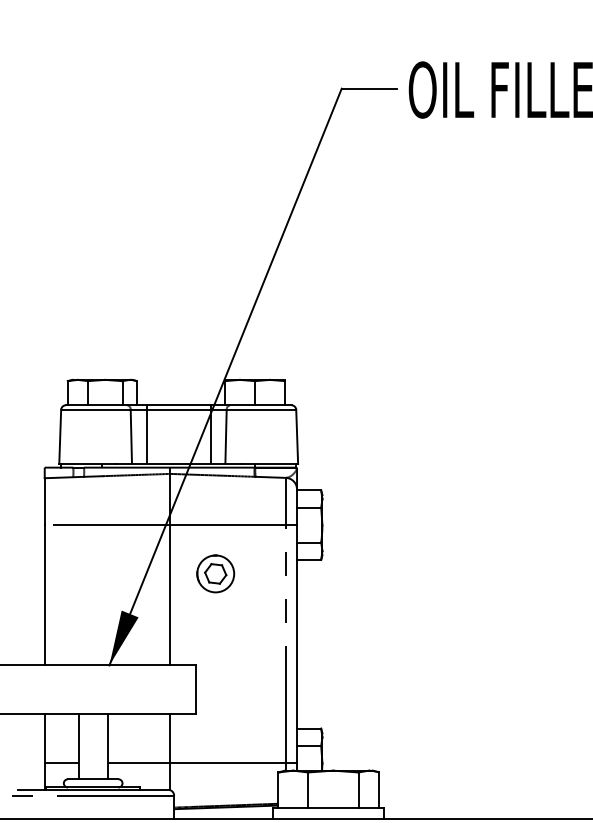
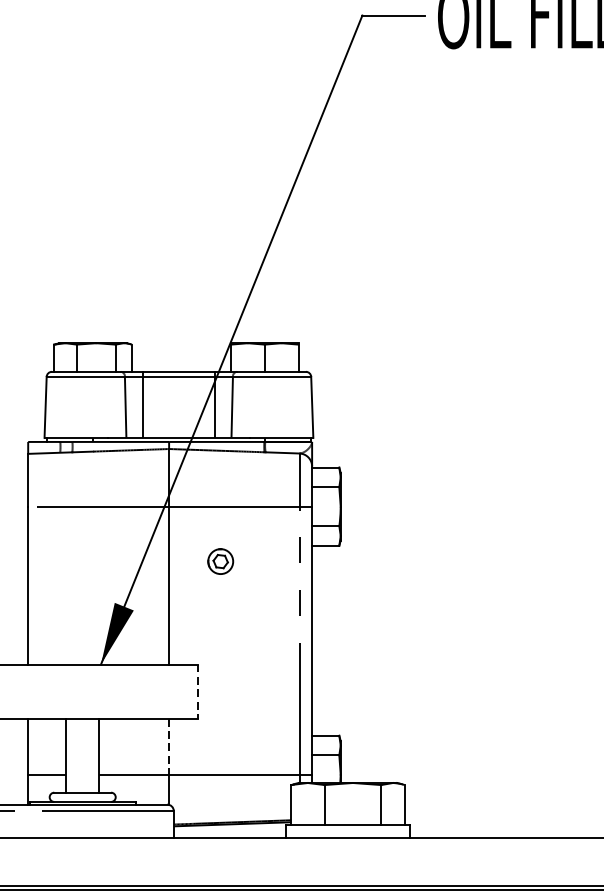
part: (215, 573) -> (220, 561), size x0.6
line: (195, 689) -> (197, 691), solid -> dashed
line: (169, 738) -> (168, 746), solid -> dashed

